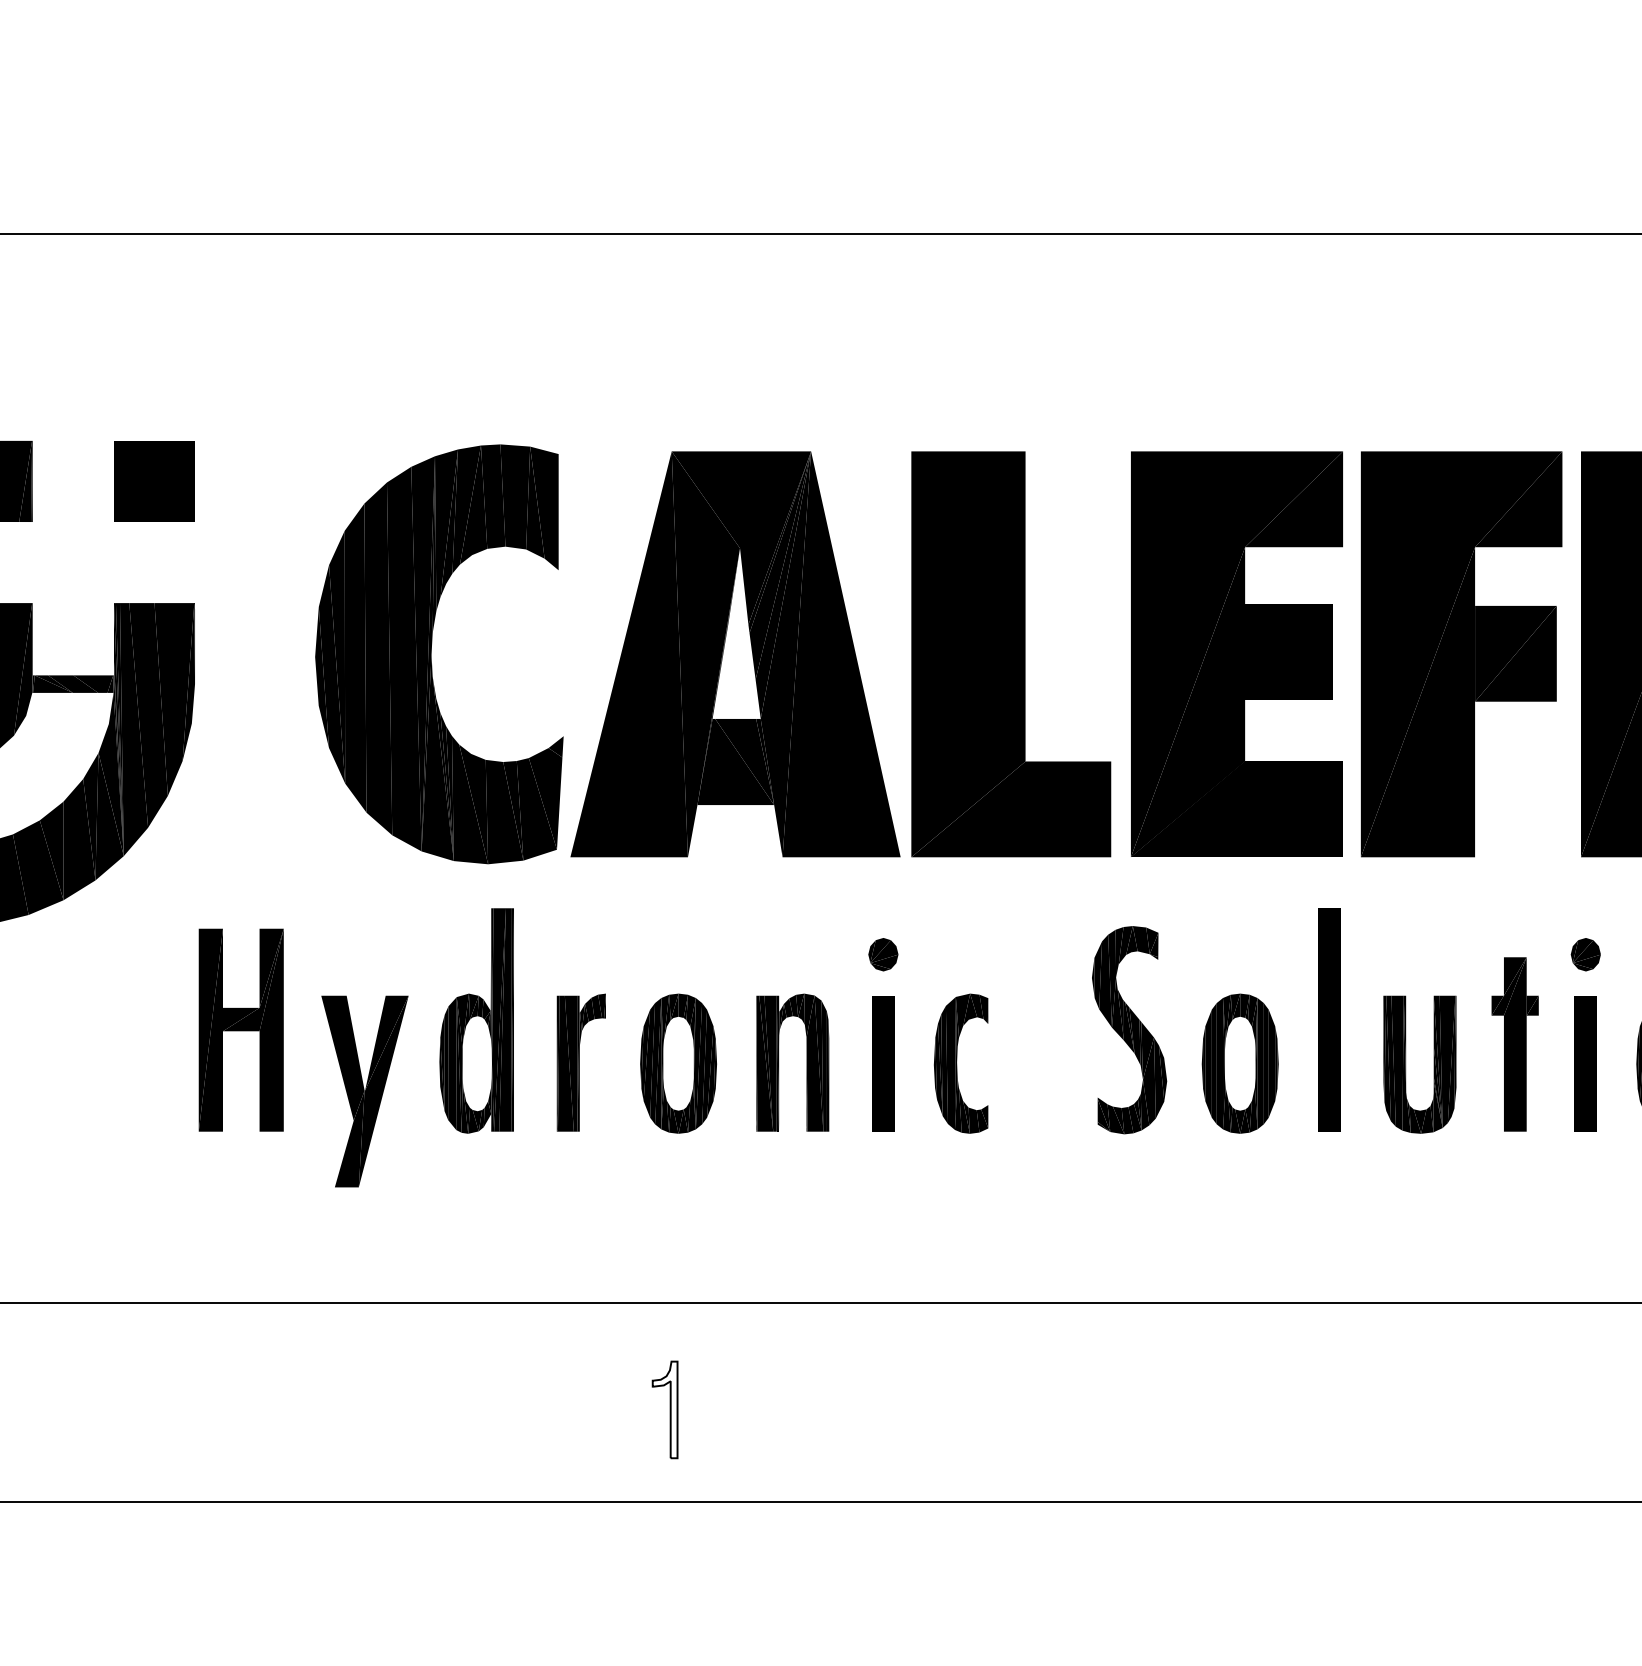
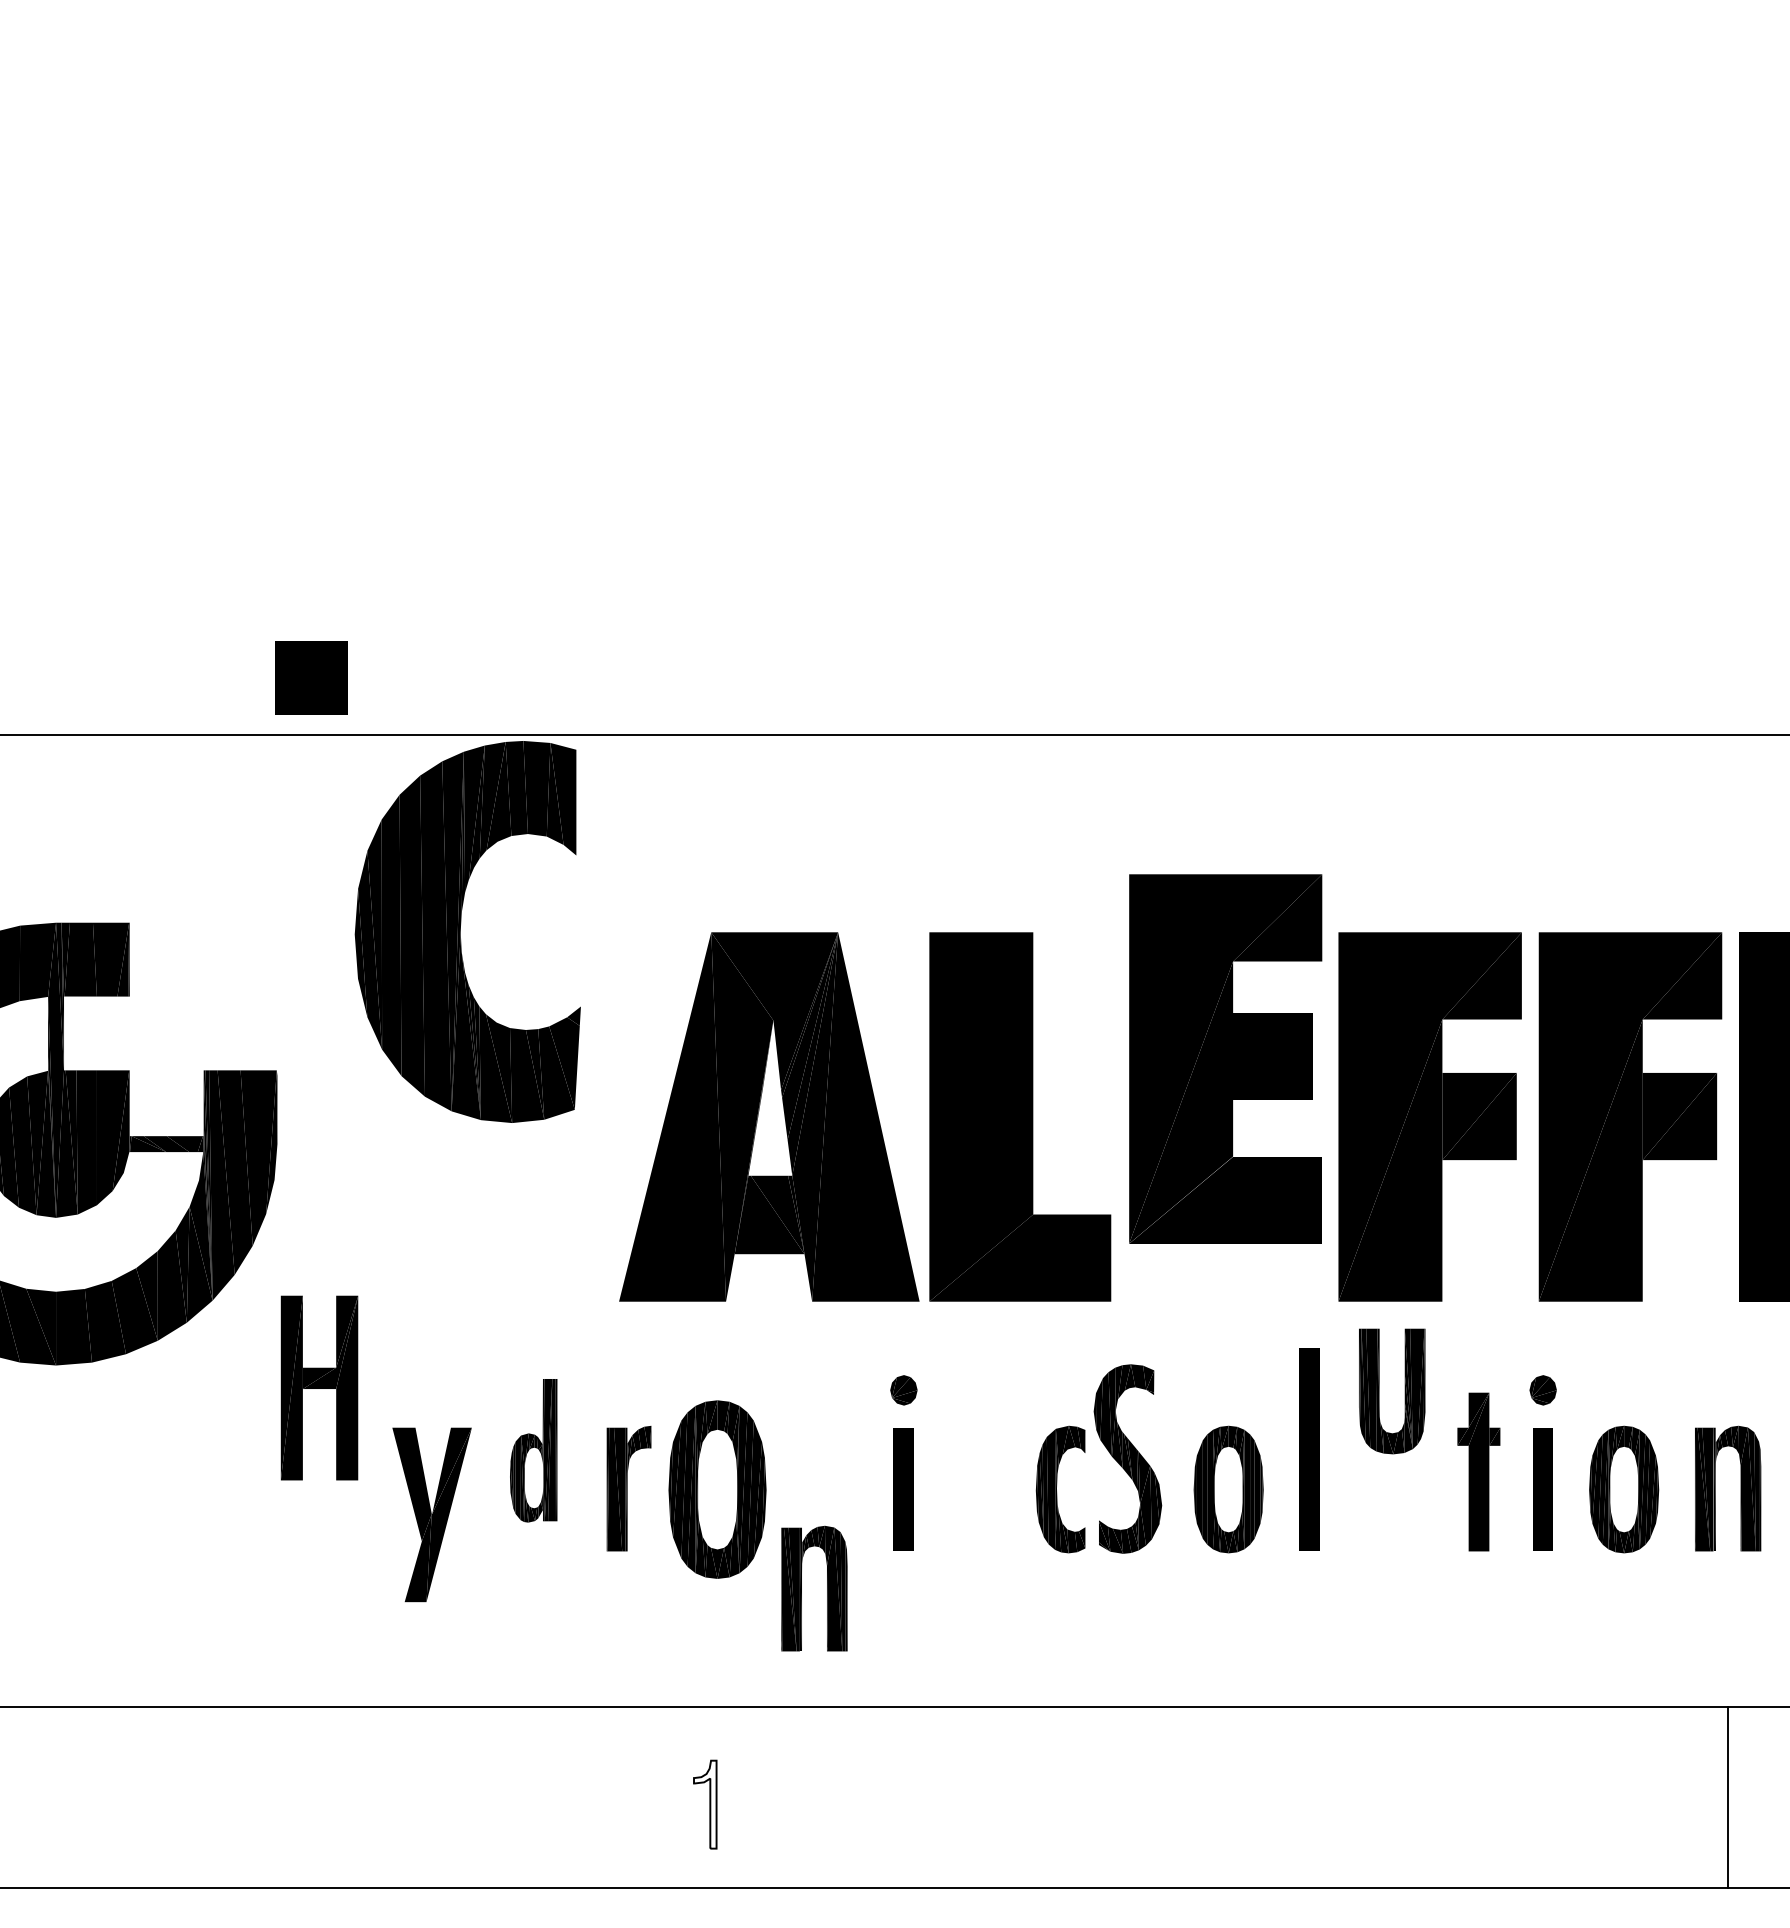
part: (154, 481) -> (311, 677), moved
part: (431, 653) -> (460, 931), moved
part: (1236, 653) -> (1225, 1058), moved
part: (476, 1020) -> (533, 1450), size x0.7
part: (241, 1029) -> (319, 1387), moved
part: (778, 1062) -> (801, 1588), moved
part: (678, 1063) -> (717, 1489), size x1.4
part: (960, 1063) -> (1060, 1489), moved
part: (1433, 1064) -> (1404, 1391), moved

